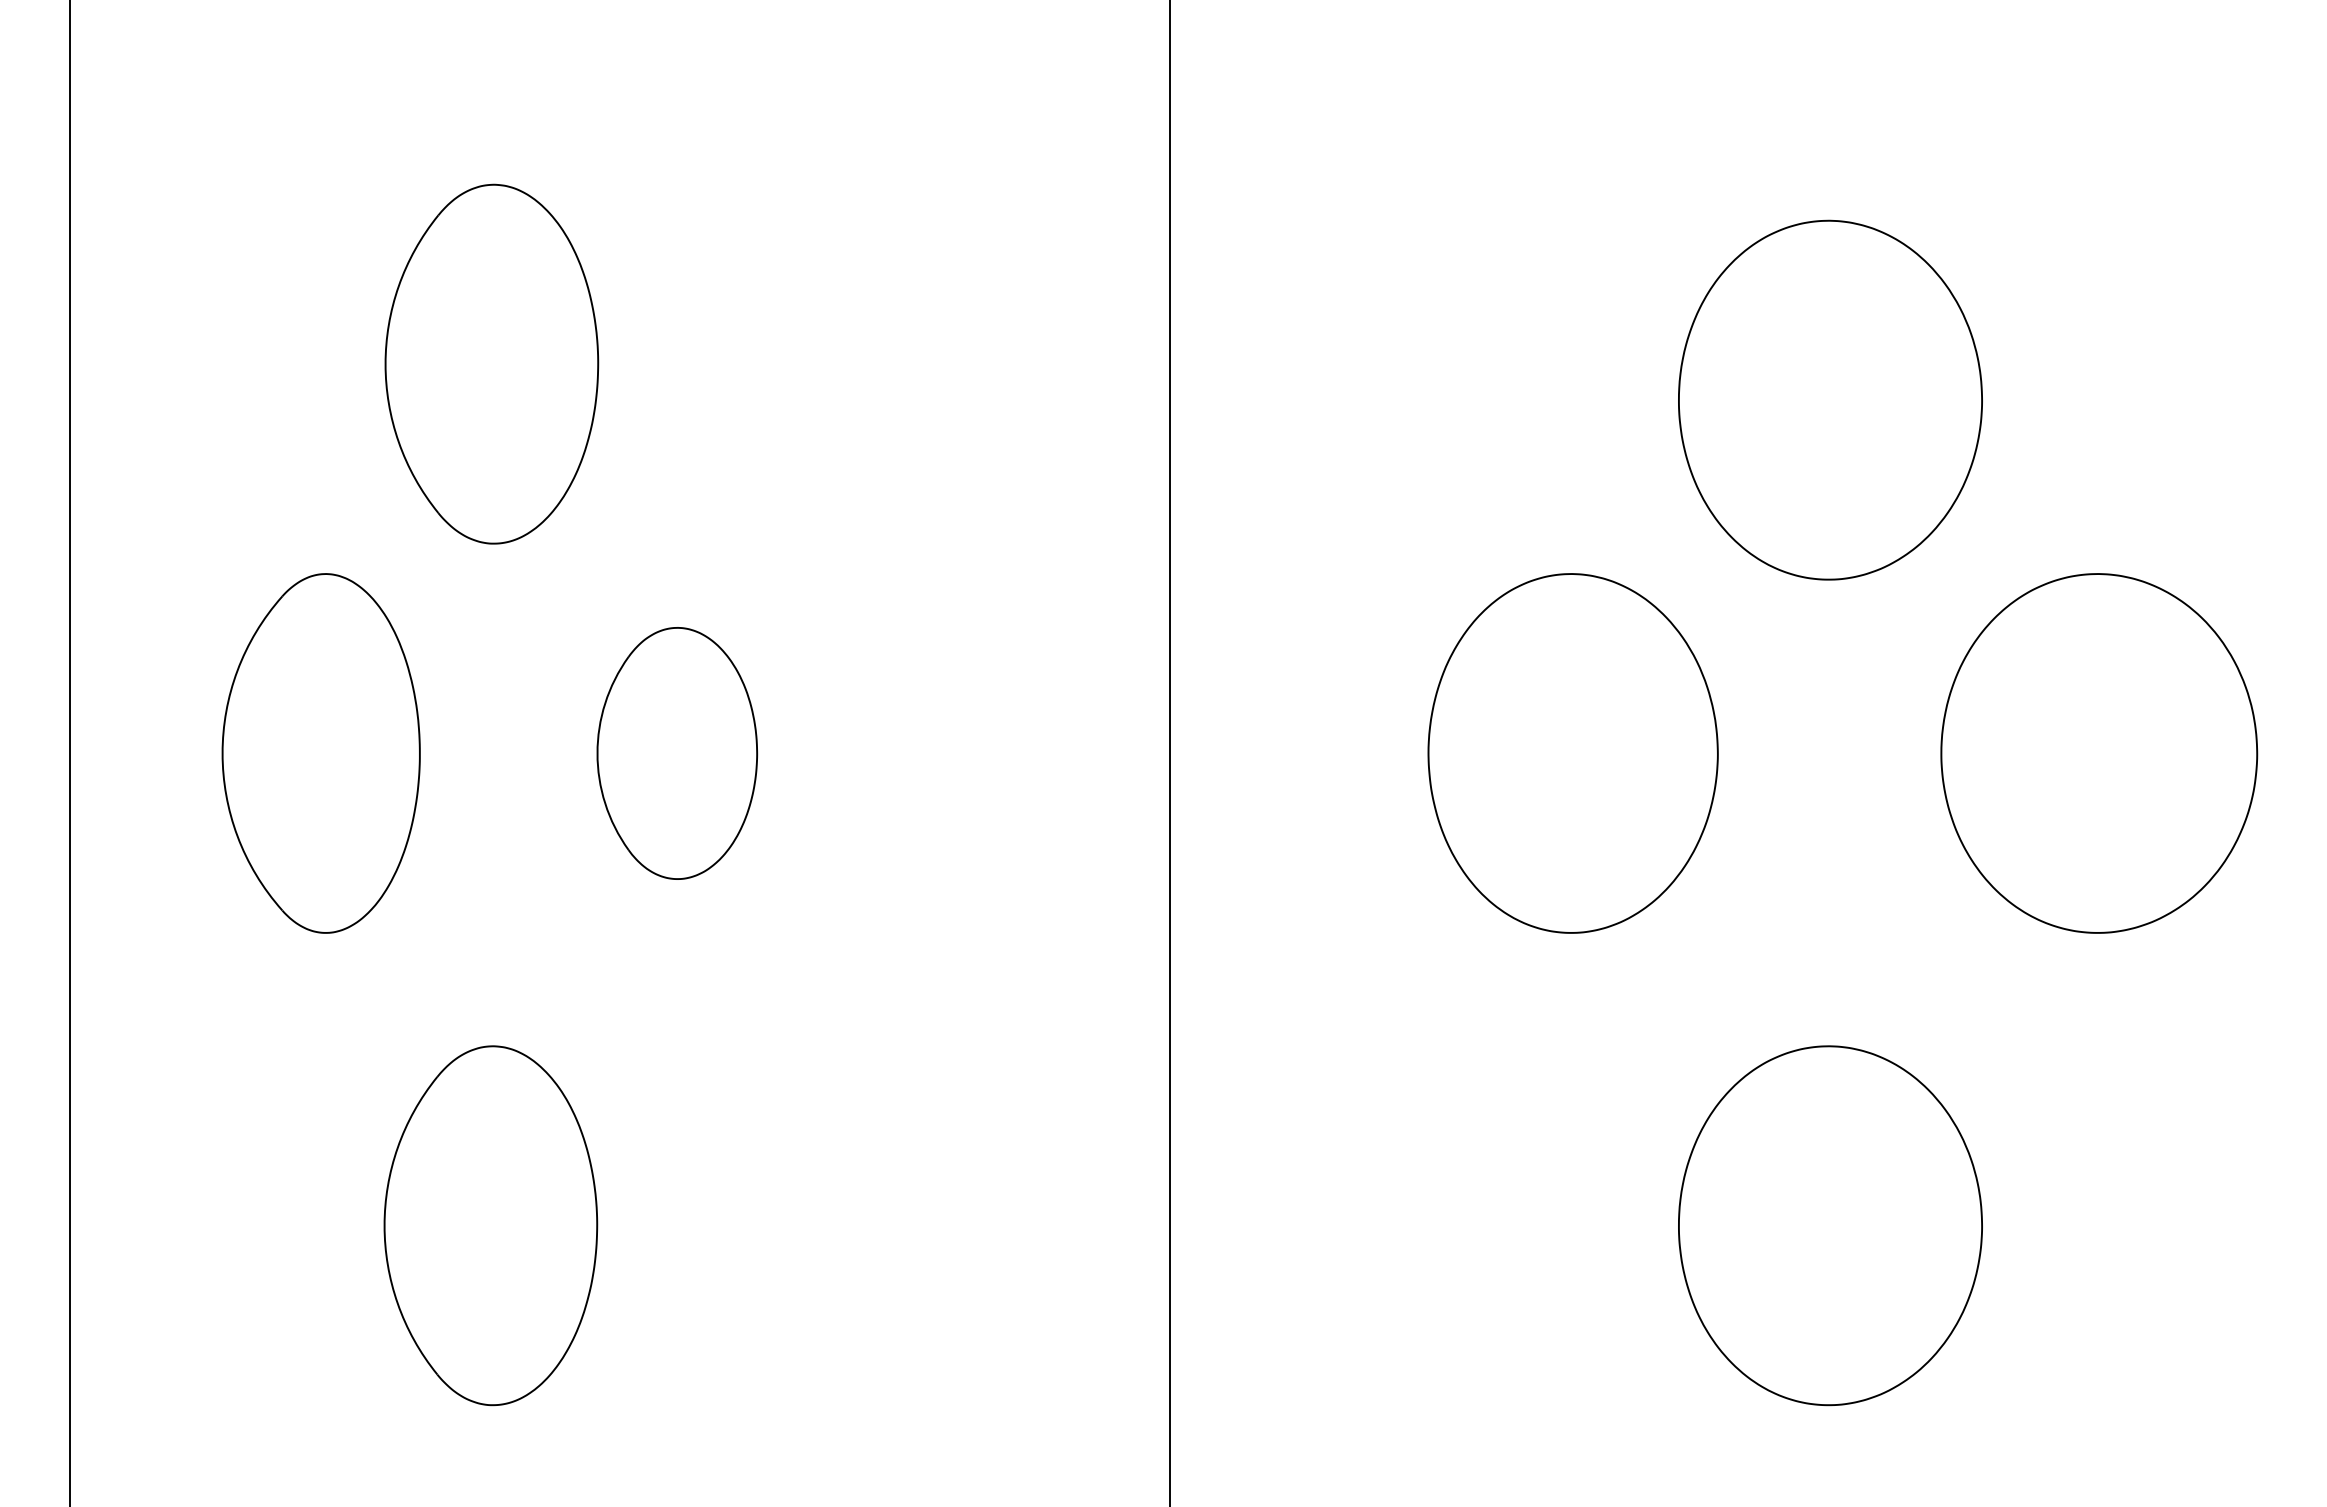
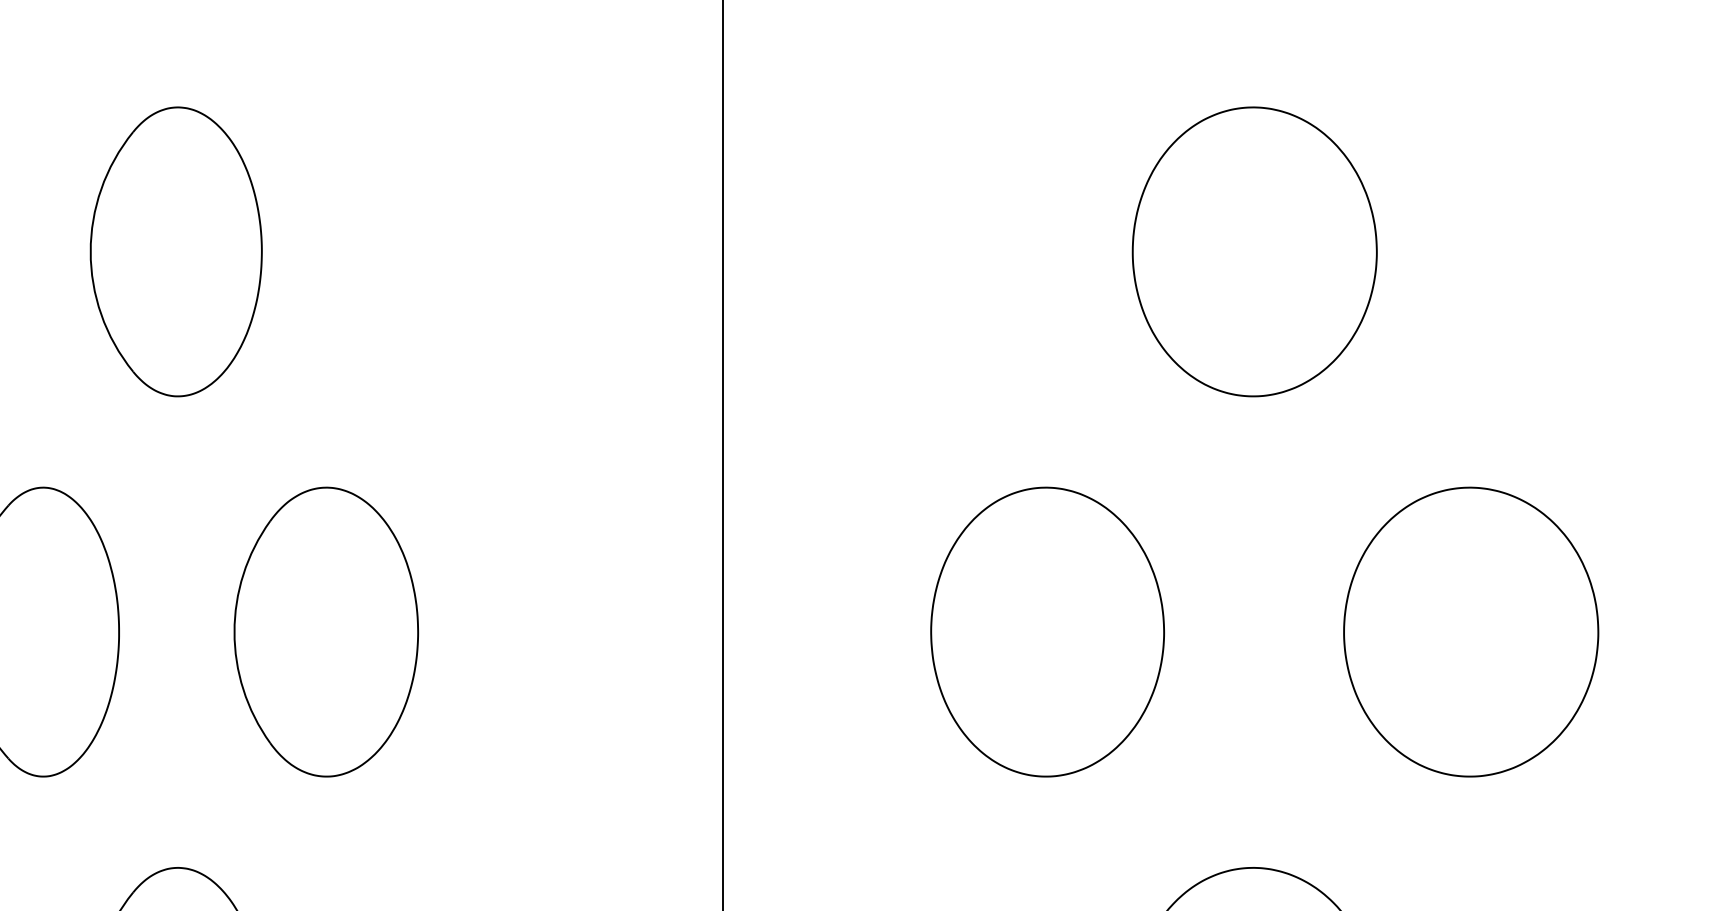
part: (491, 363) -> (175, 251), moved
part: (1830, 399) -> (1254, 251), moved
part: (677, 753) -> (326, 632), size x1.43

